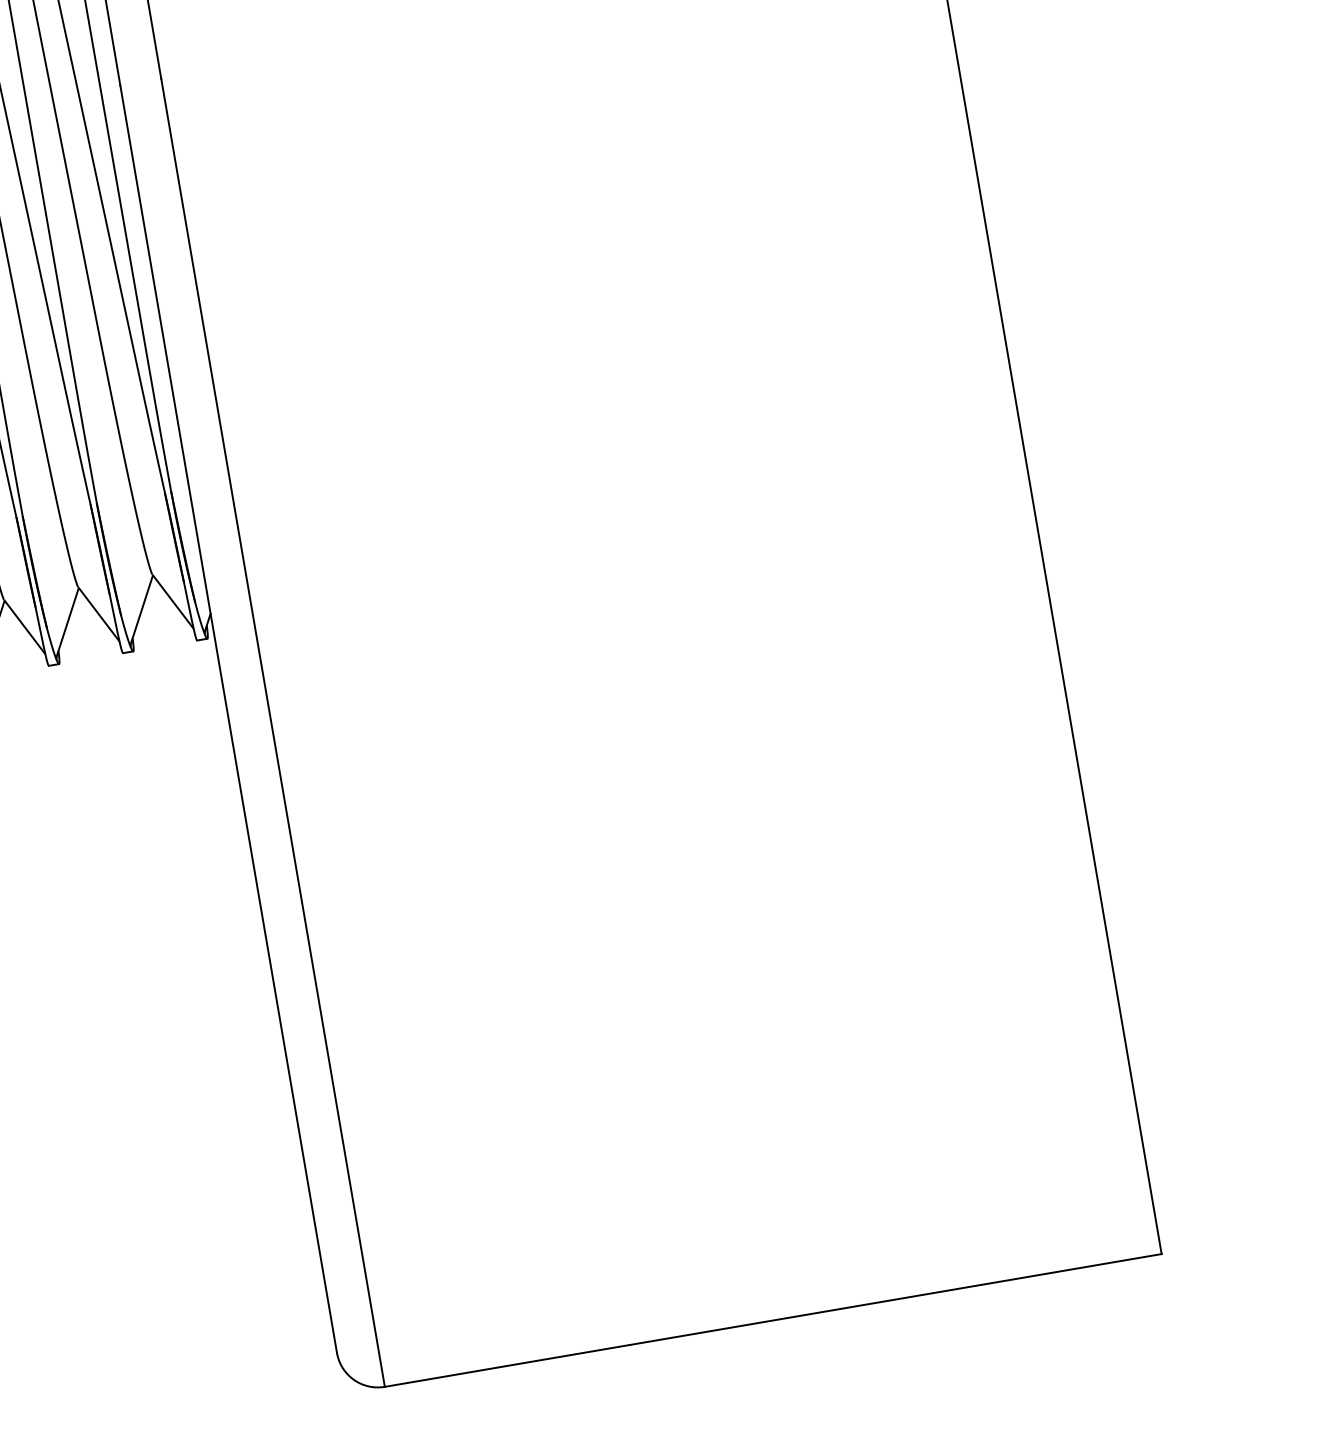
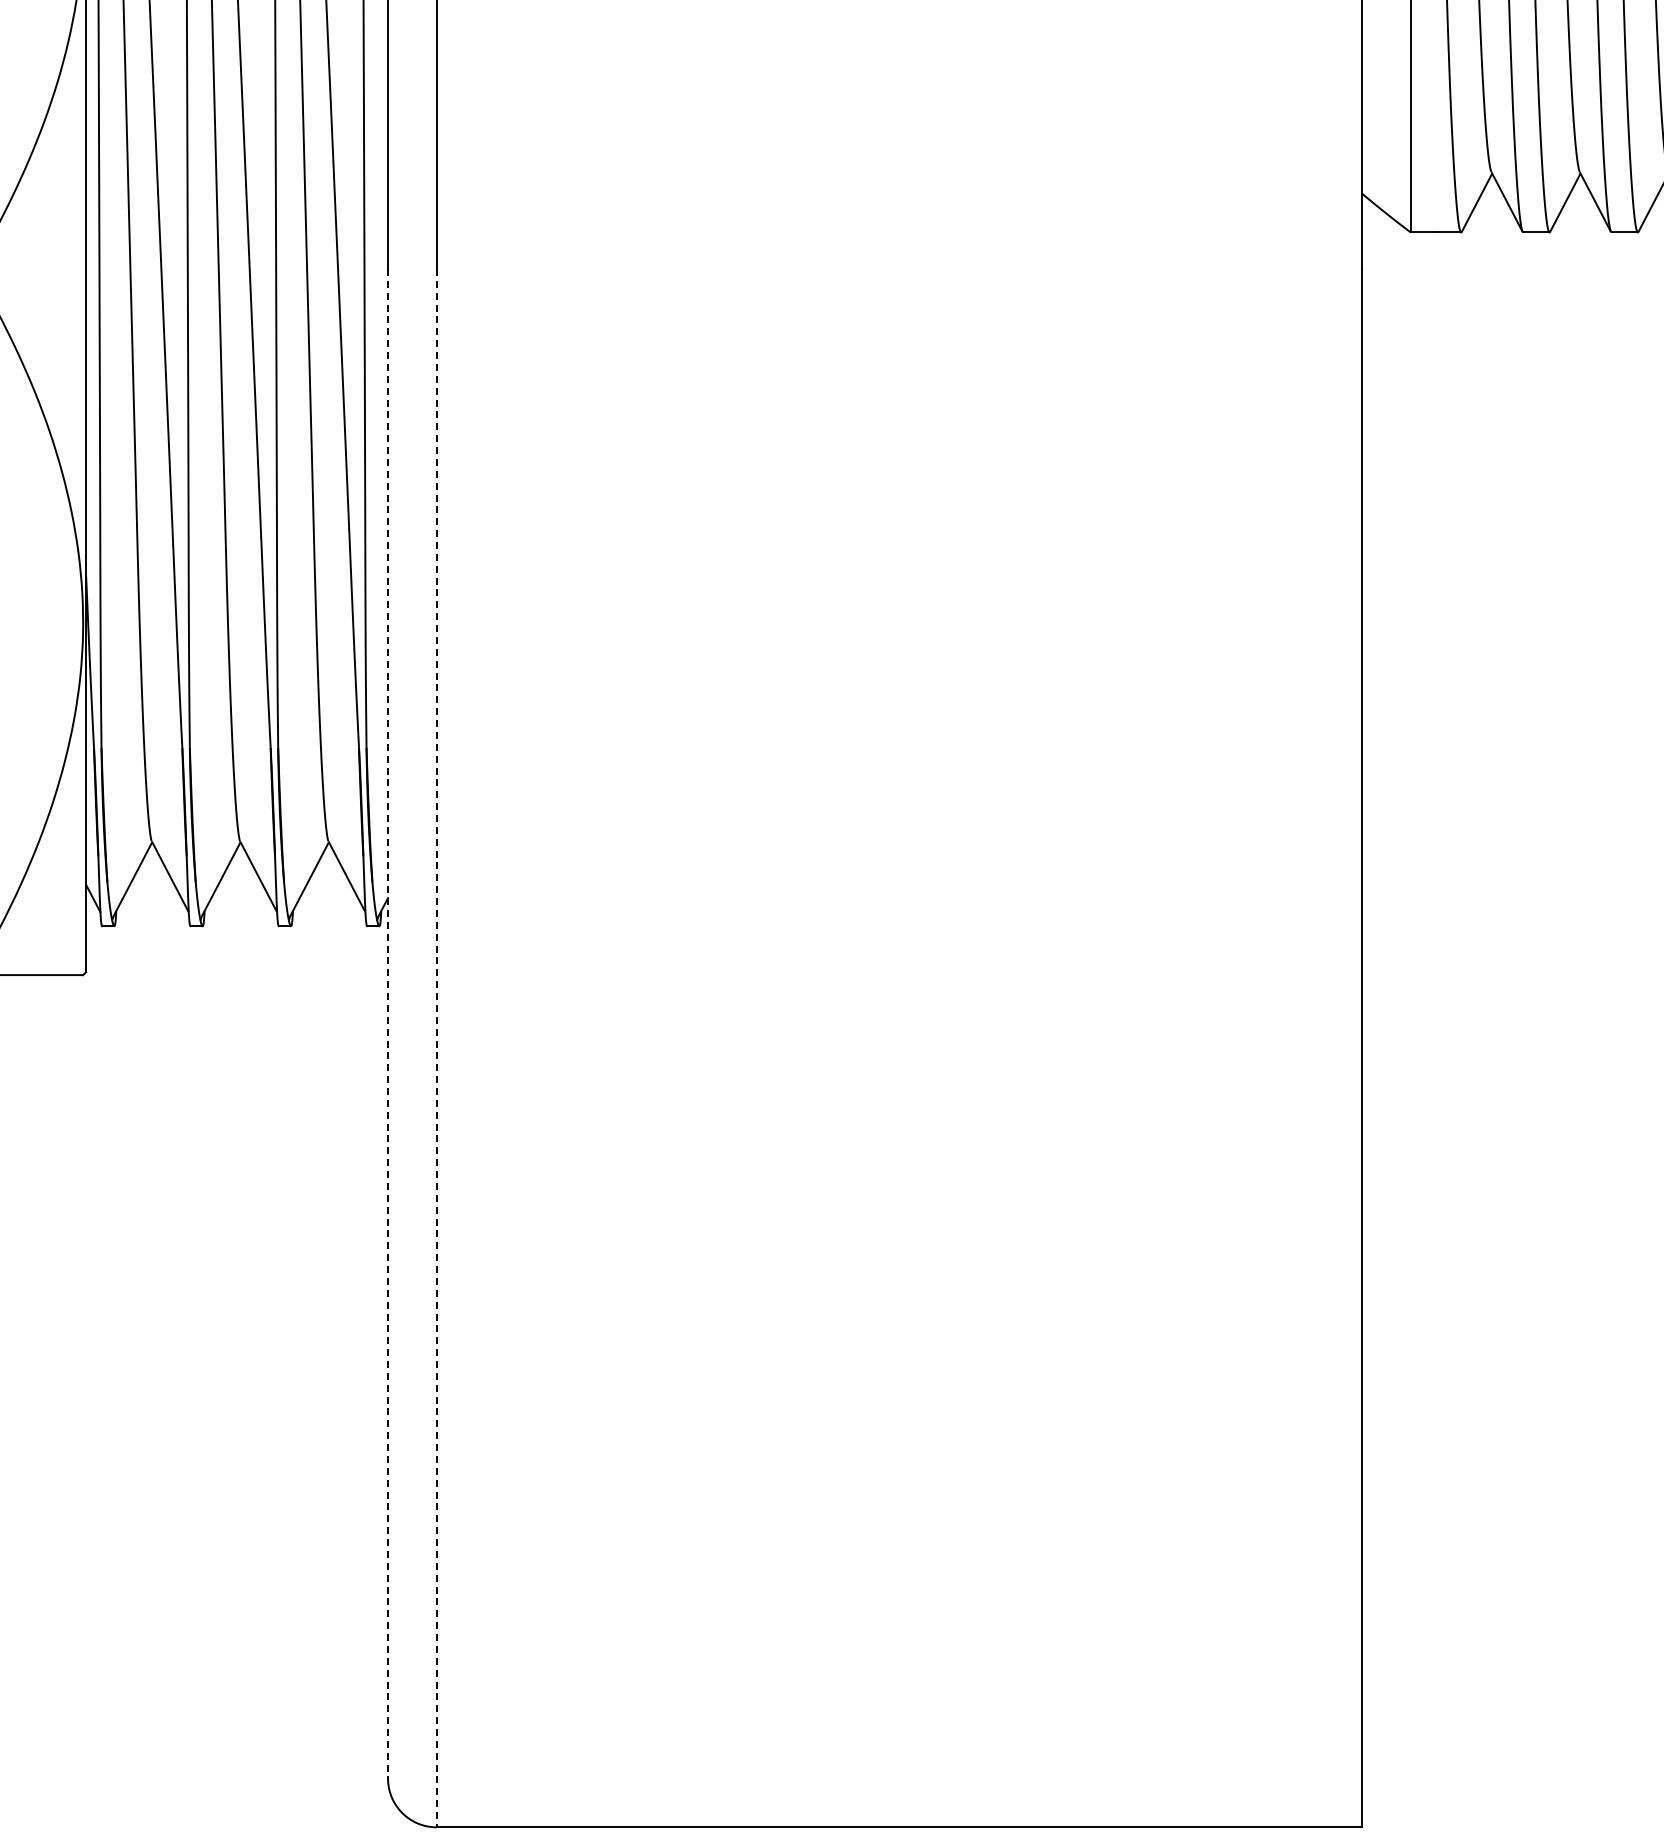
line: (229, 718) -> (388, 1023), solid -> dashed
line: (272, 733) -> (436, 1048), solid -> dashed

